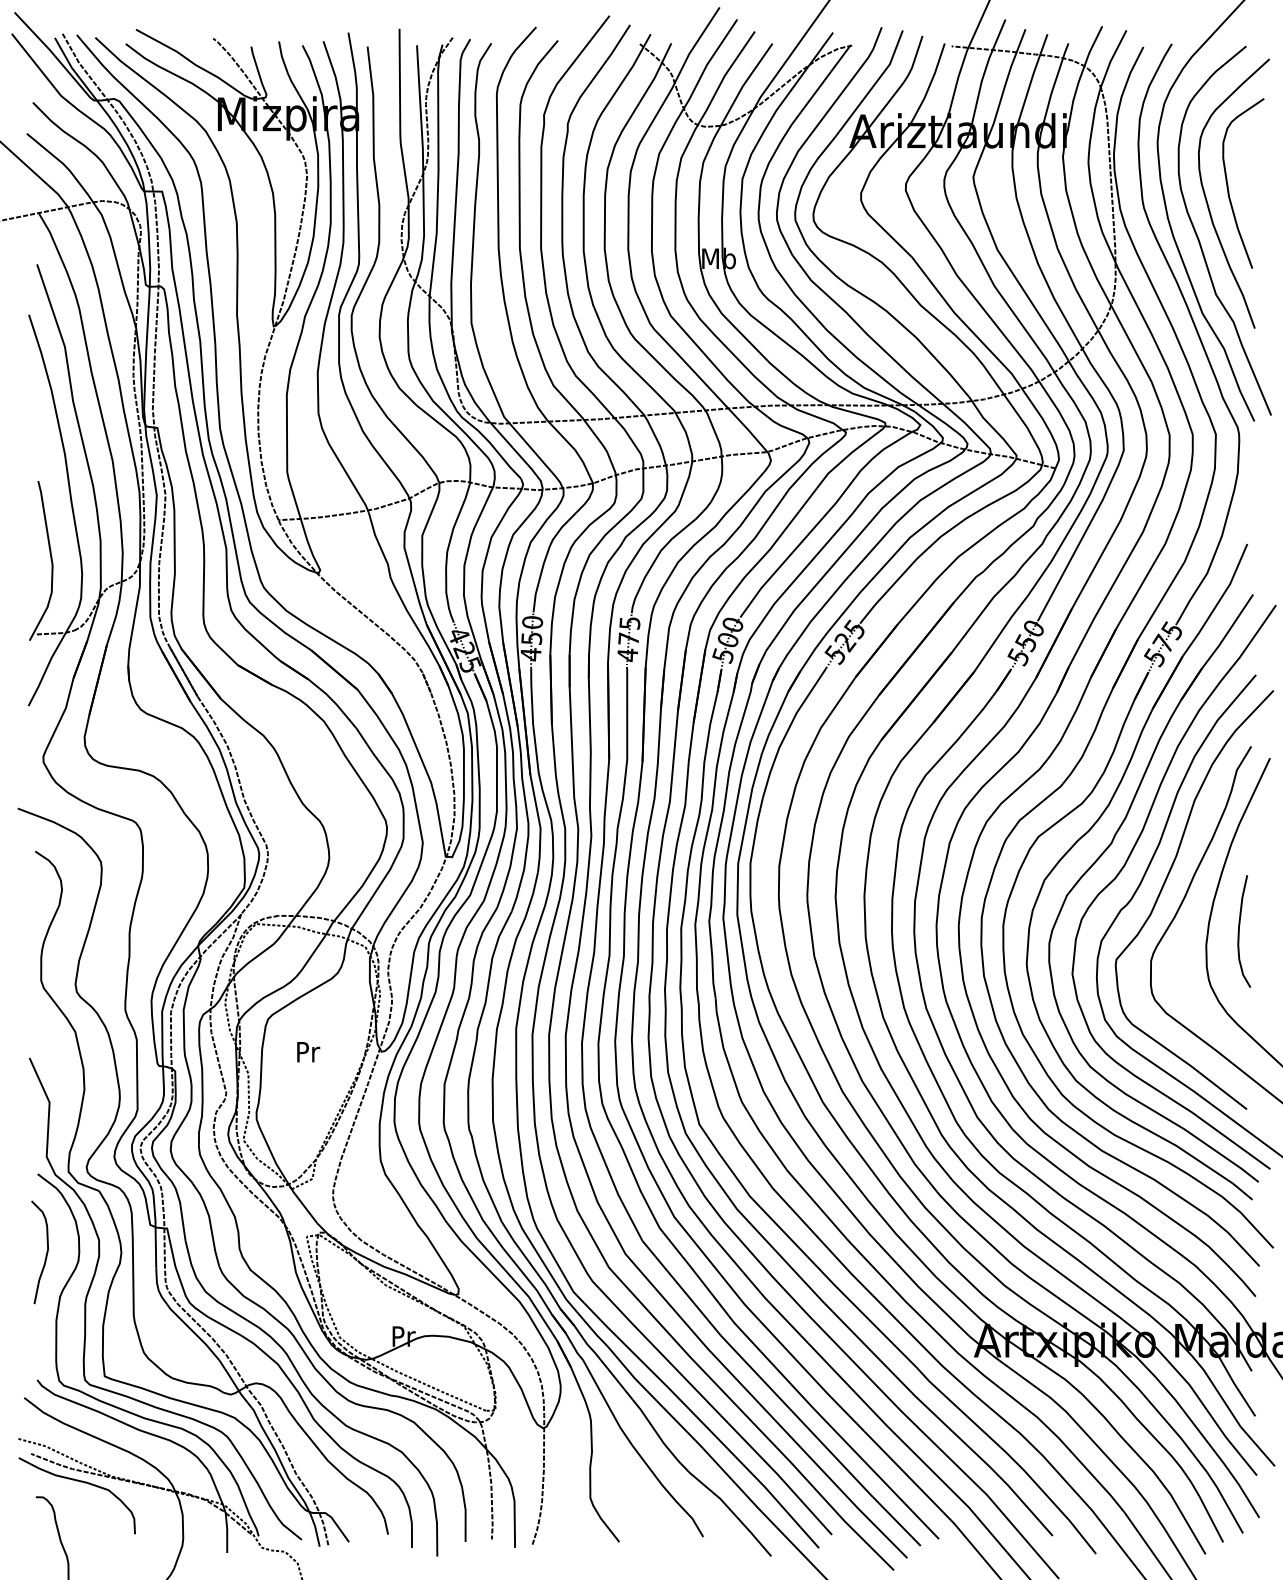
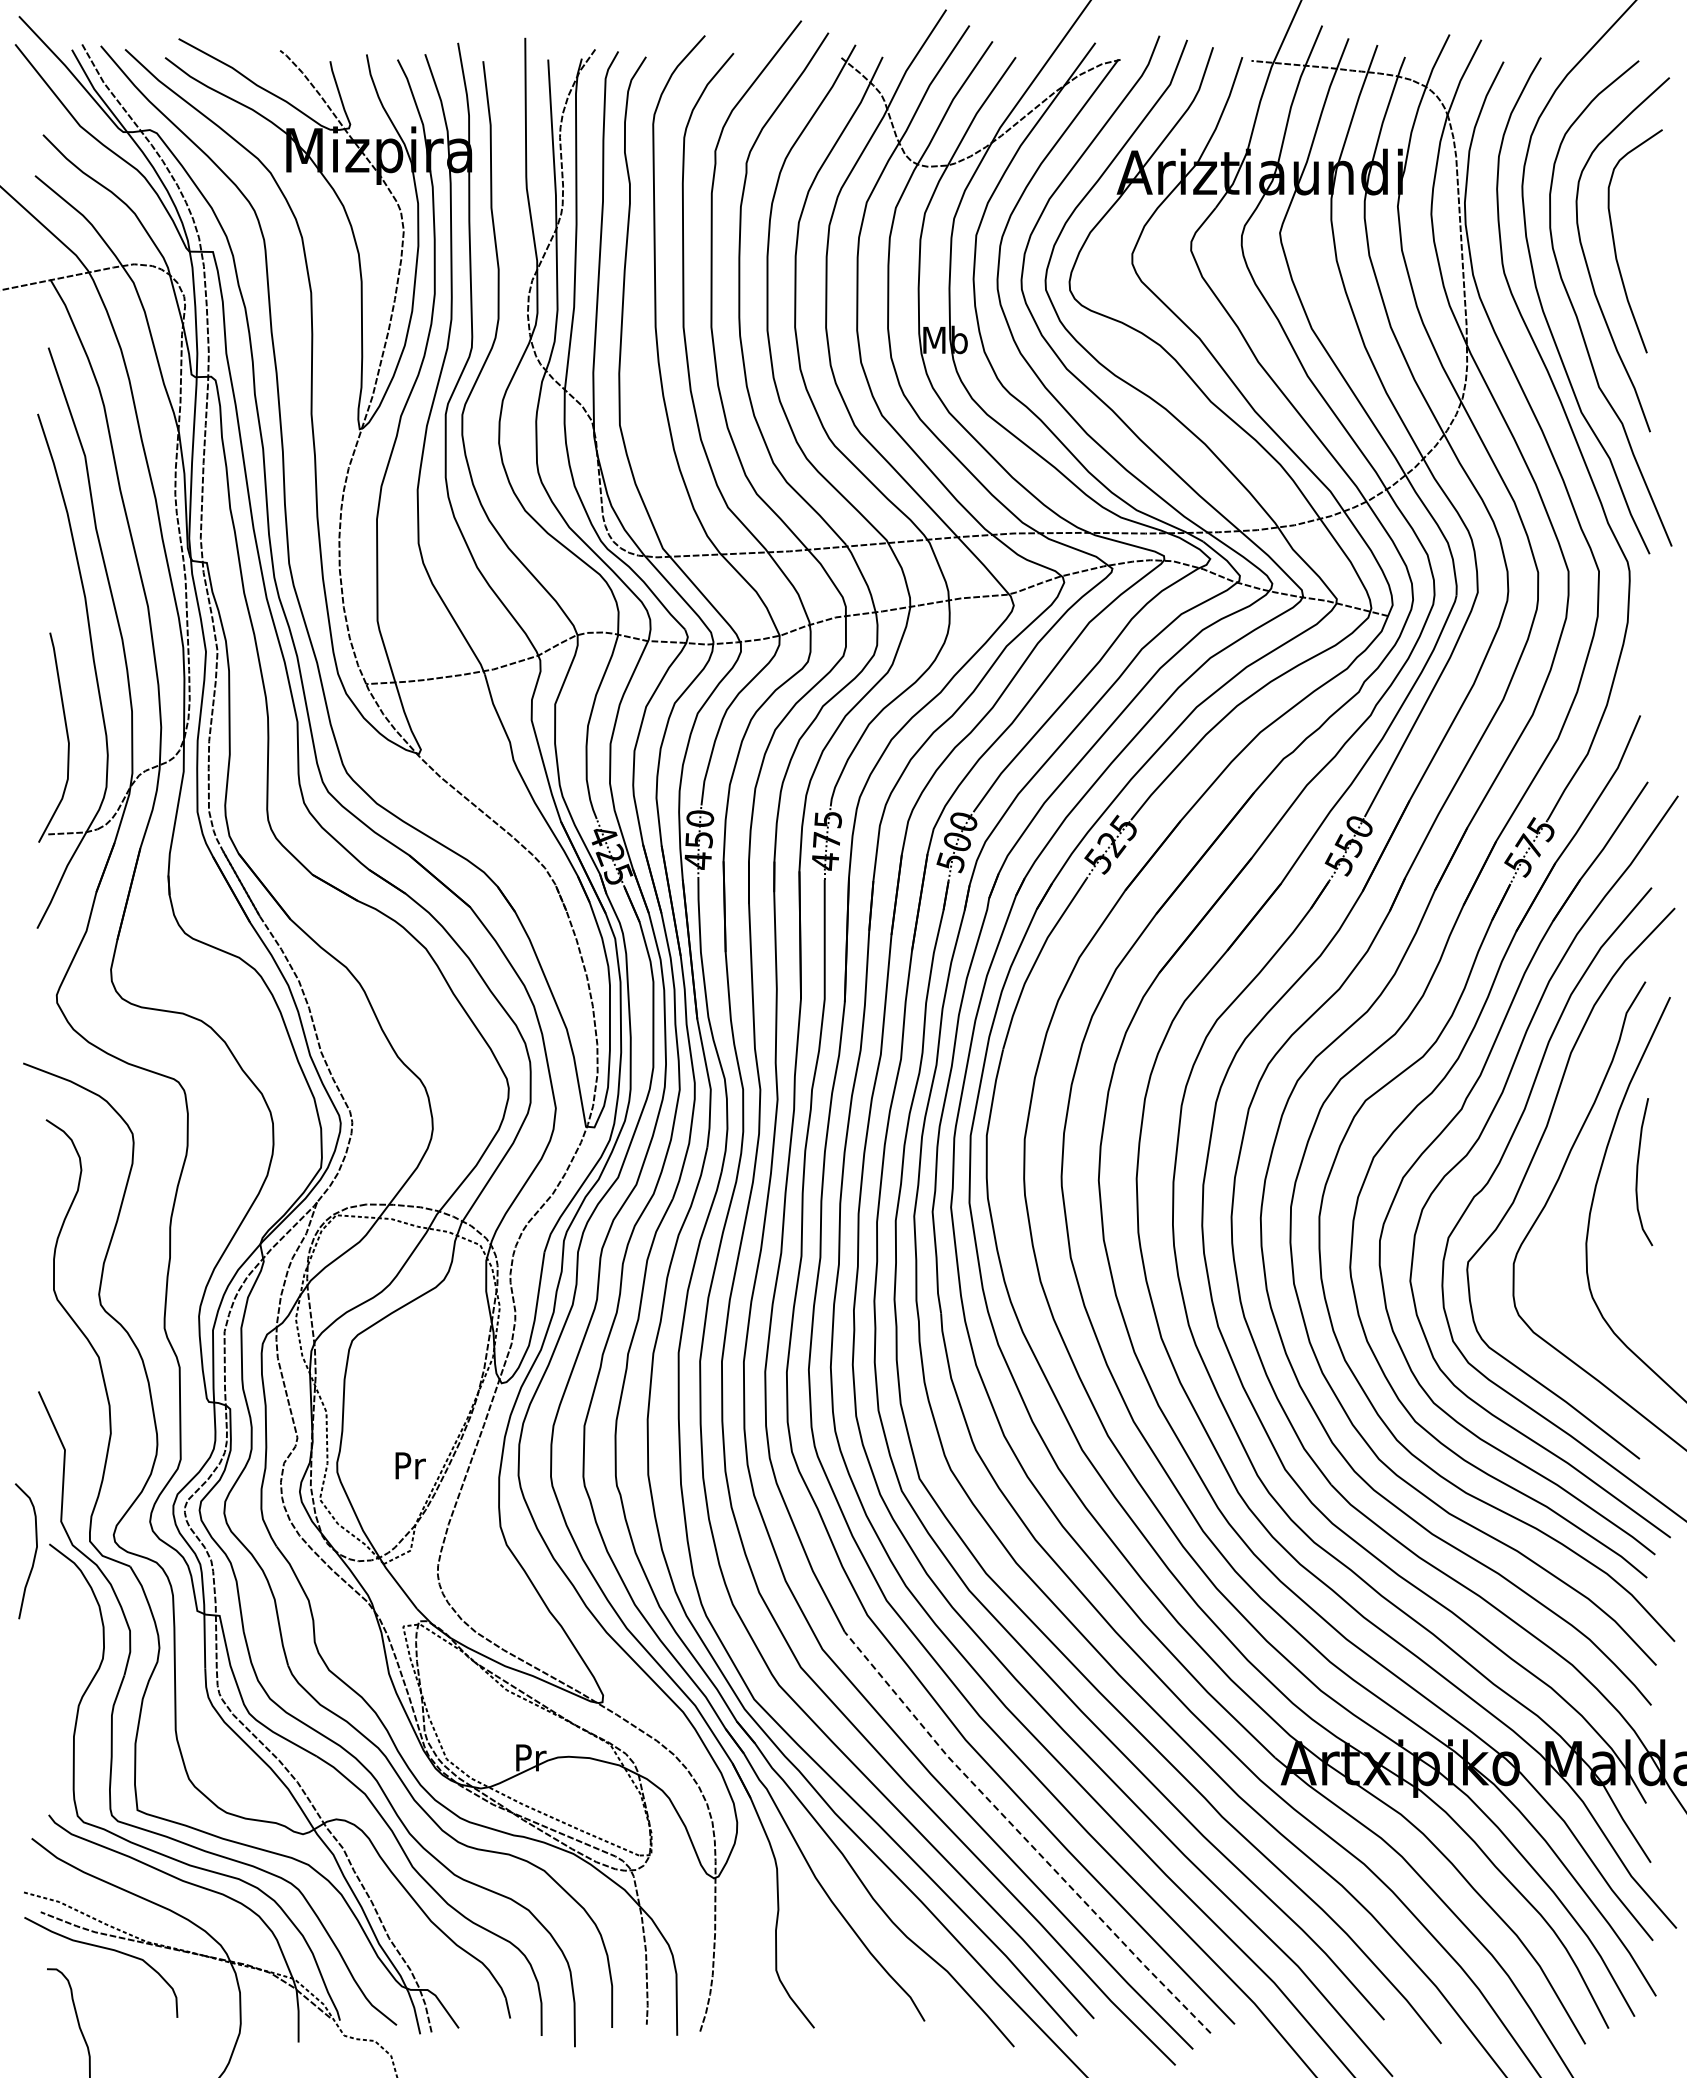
curve: (1239, 931) -> (1638, 1171), moved
text: (308, 1051) -> (410, 1465), moved
curve: (46, 1253) -> (34, 1552), moved
line: (777, 1396) -> (1022, 1836), solid -> dashed

